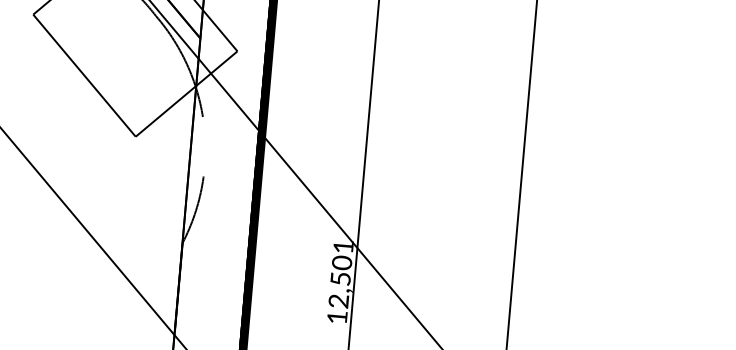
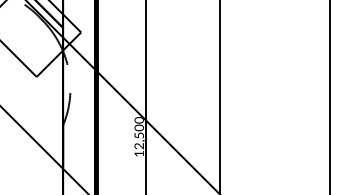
text: (341, 247) -> (138, 120), 12,501 -> 12,500

